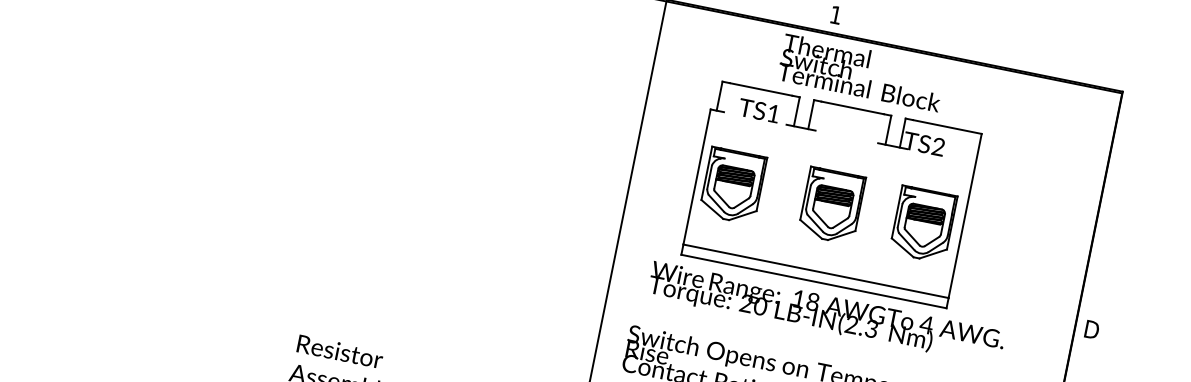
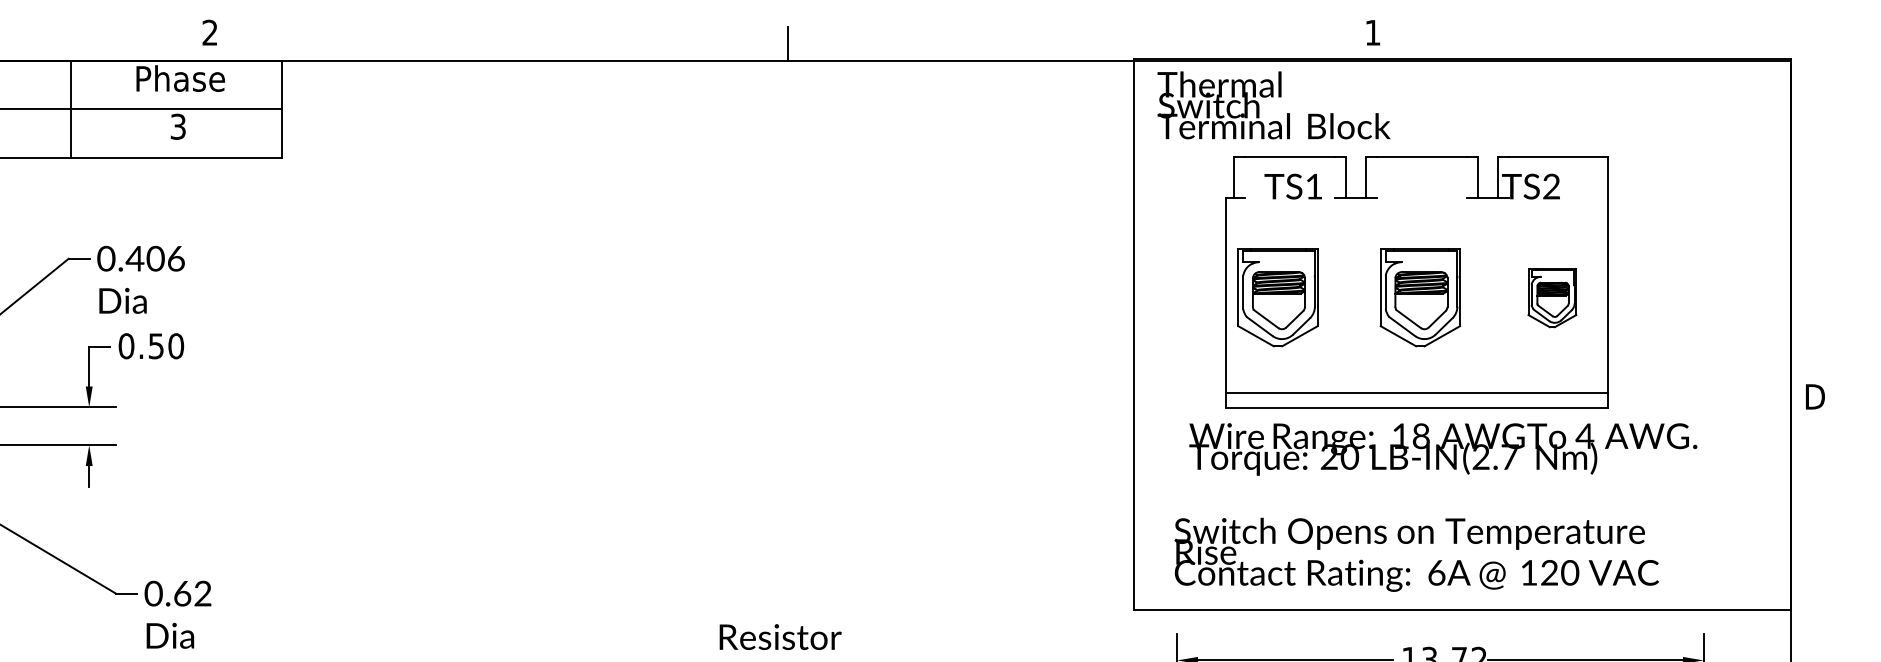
text: (861, 72) -> (1273, 105), moved
part: (923, 224) -> (1552, 298), size x0.6
text: (871, 328) -> (1509, 456), (2.3 -> (2.7

